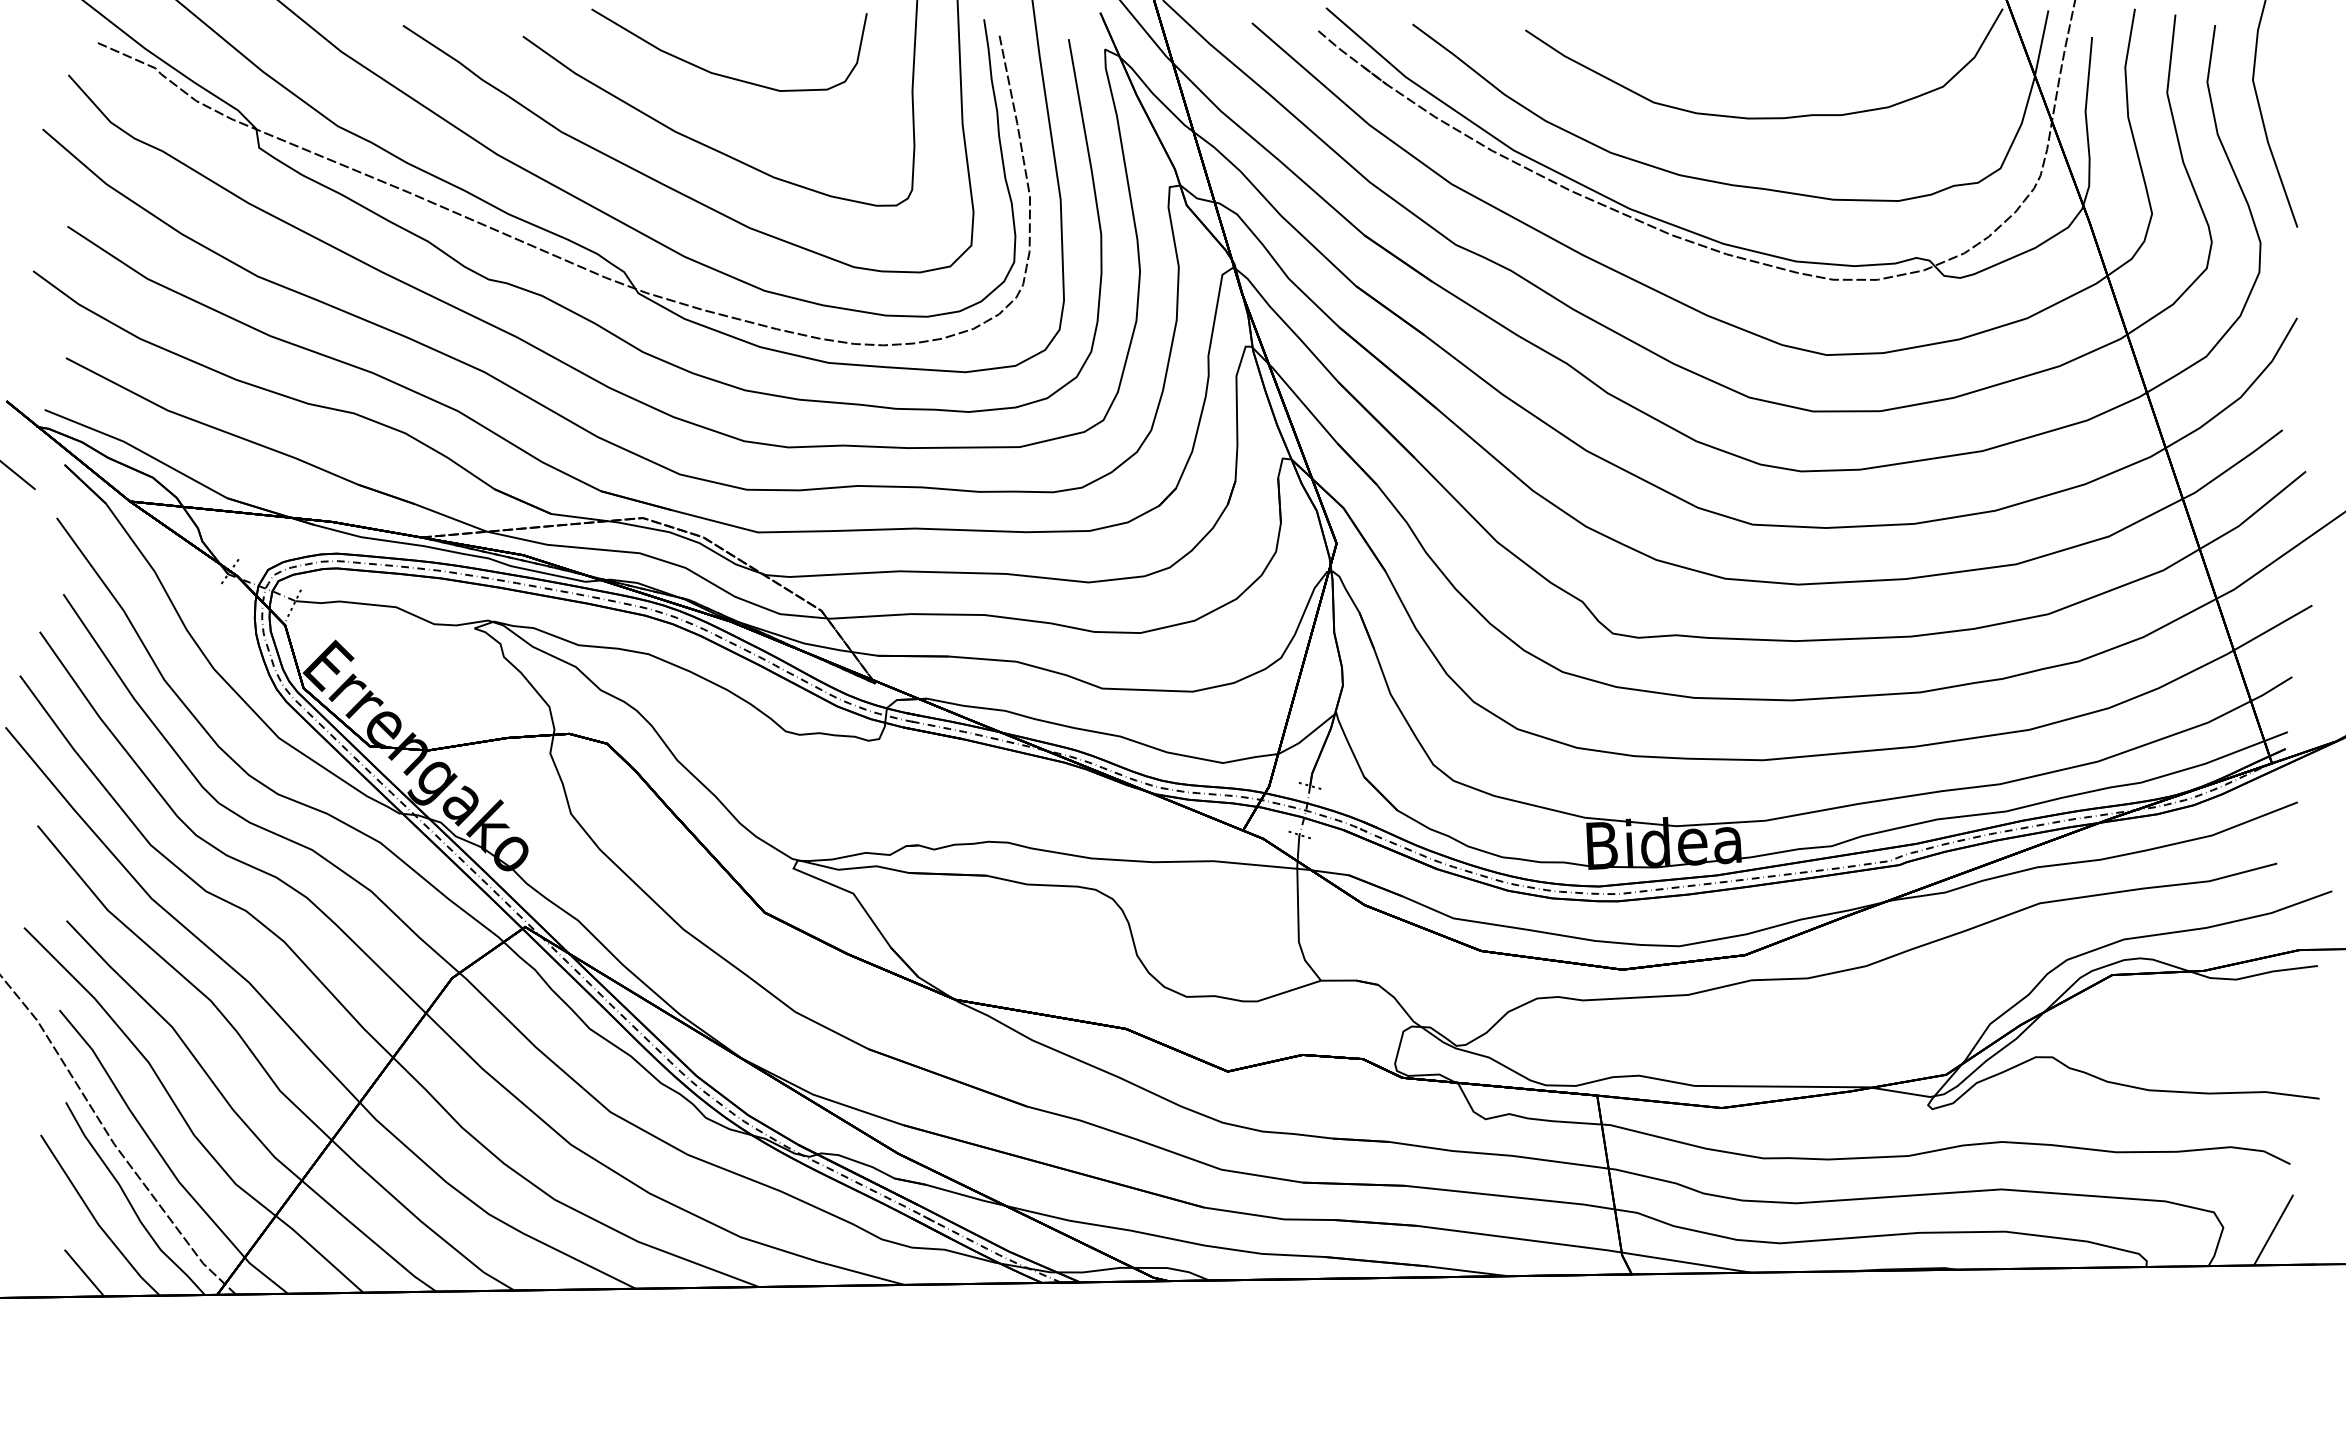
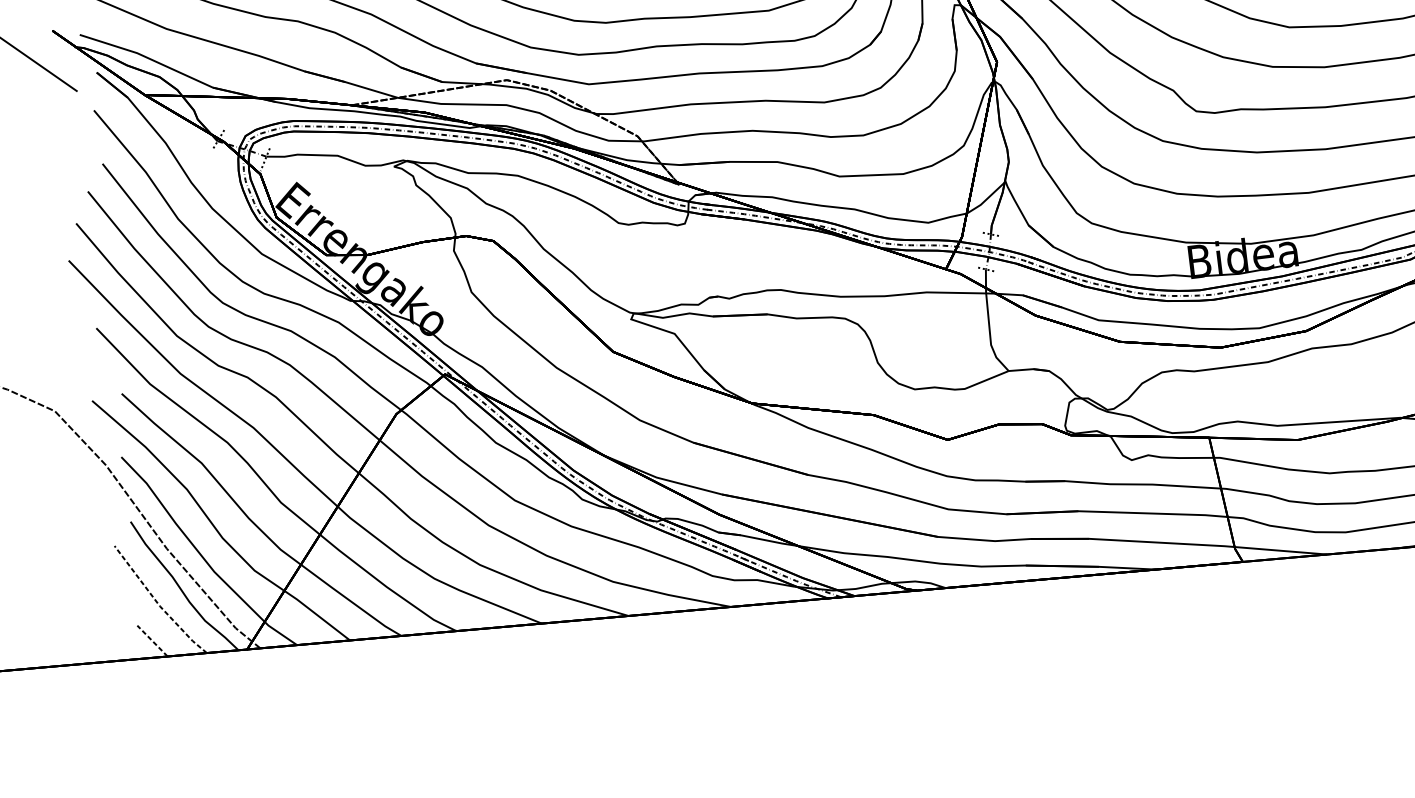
line: (96, 1220) -> (158, 603), solid -> dashed
line: (84, 1273) -> (152, 641), solid -> dashed

